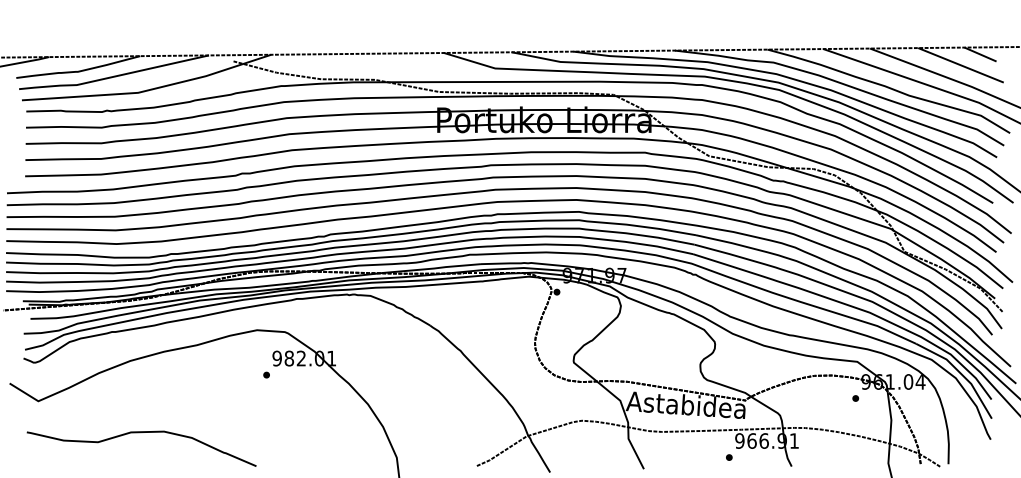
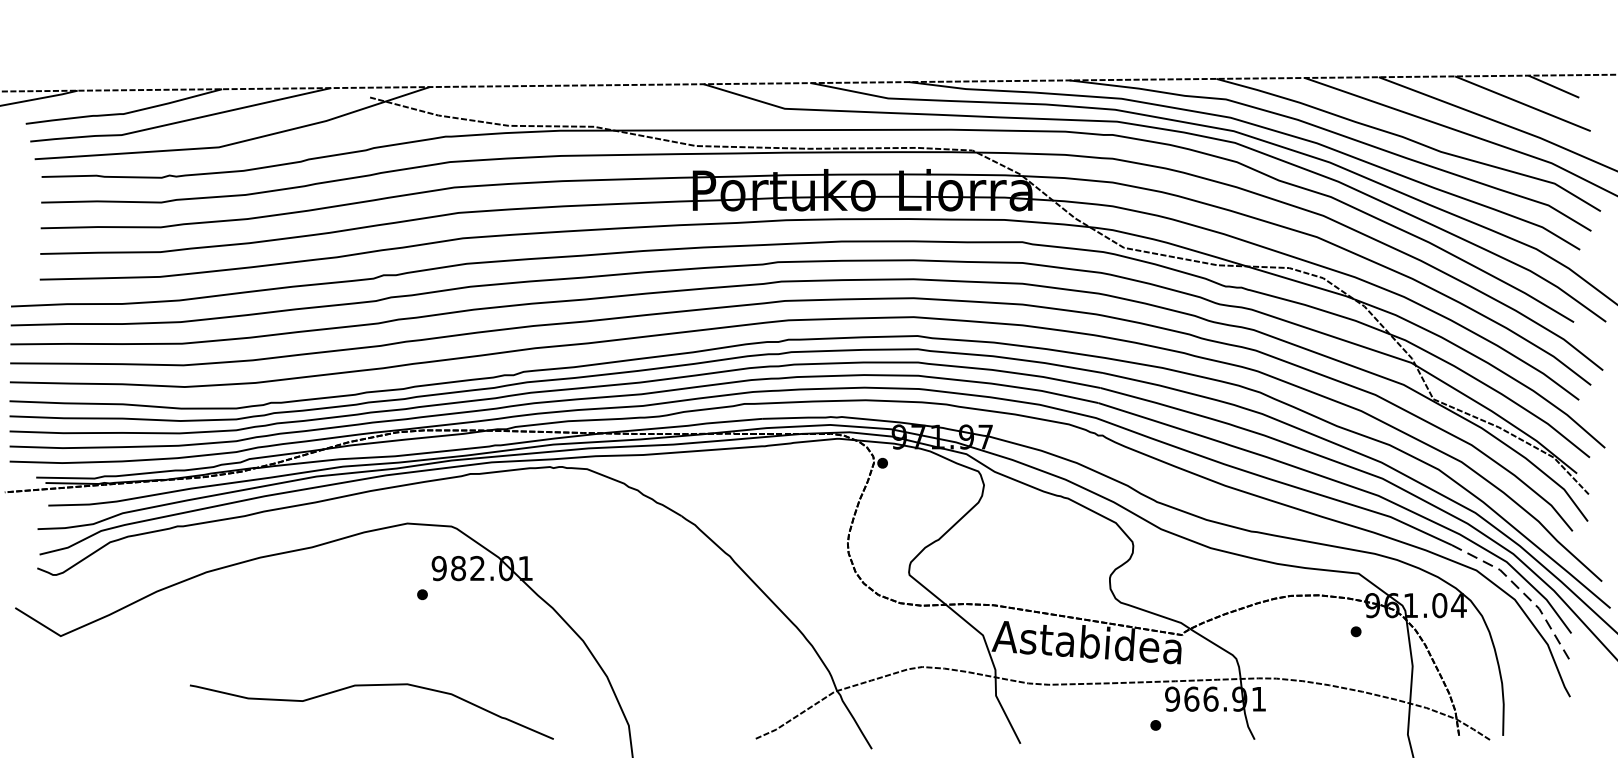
line: (961, 374) -> (1523, 593), solid -> dashed
curve: (141, 433) -> (371, 687), moved

